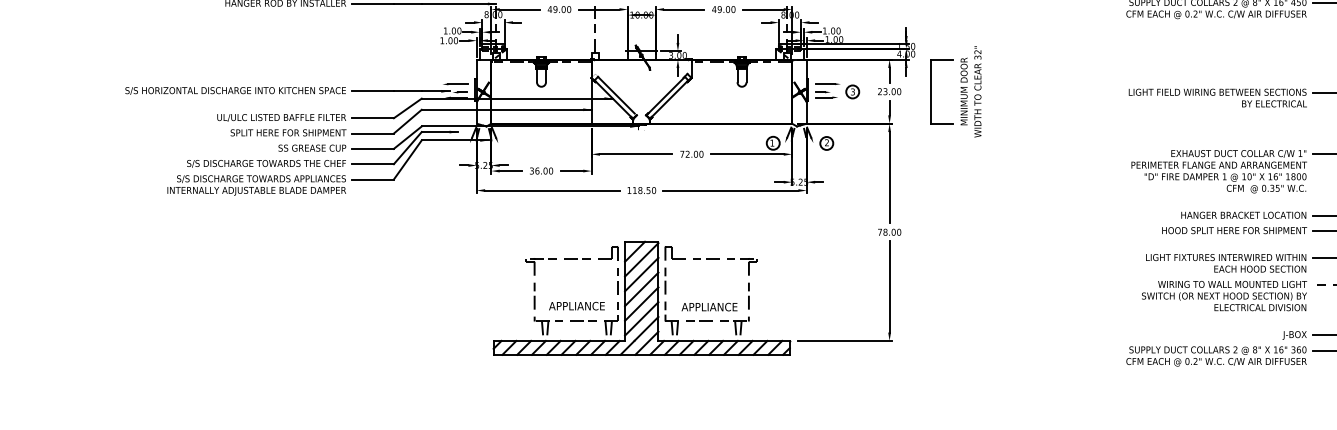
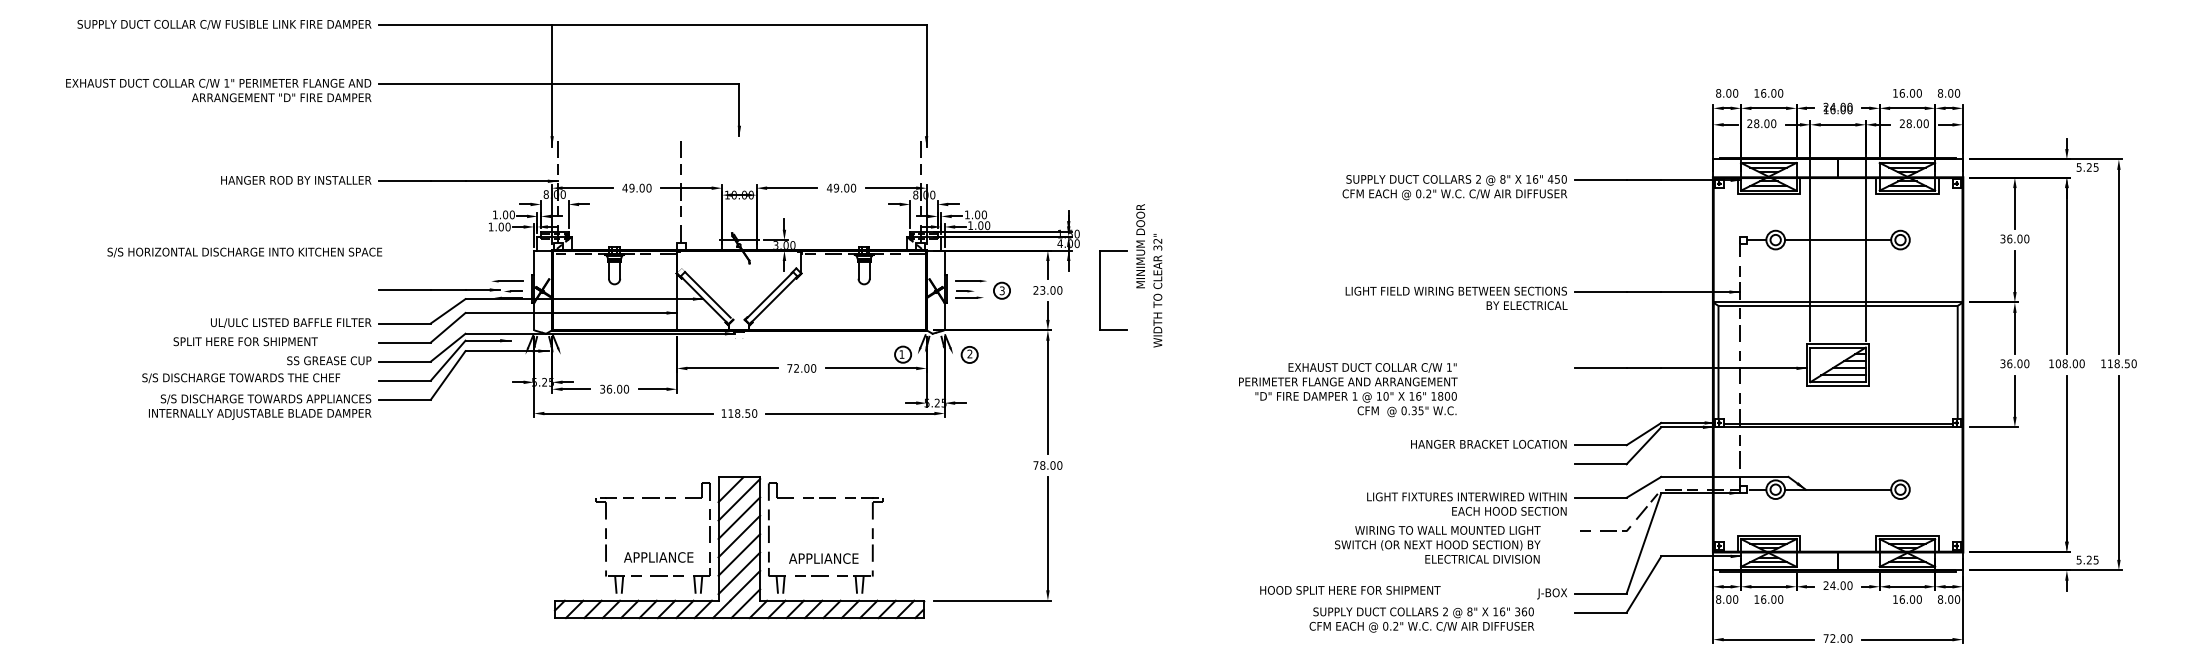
text: (235, 90) -> (244, 252), moved
text: (963, 91) -> (1140, 246), moved
text: (288, 132) -> (245, 341), moved
text: (266, 164) -> (241, 378), moved
text: (1219, 172) -> (1348, 390), moved
text: (1234, 230) -> (1350, 590), moved
text: (1224, 295) -> (1437, 544), moved
text: (1216, 356) -> (1421, 619), moved

